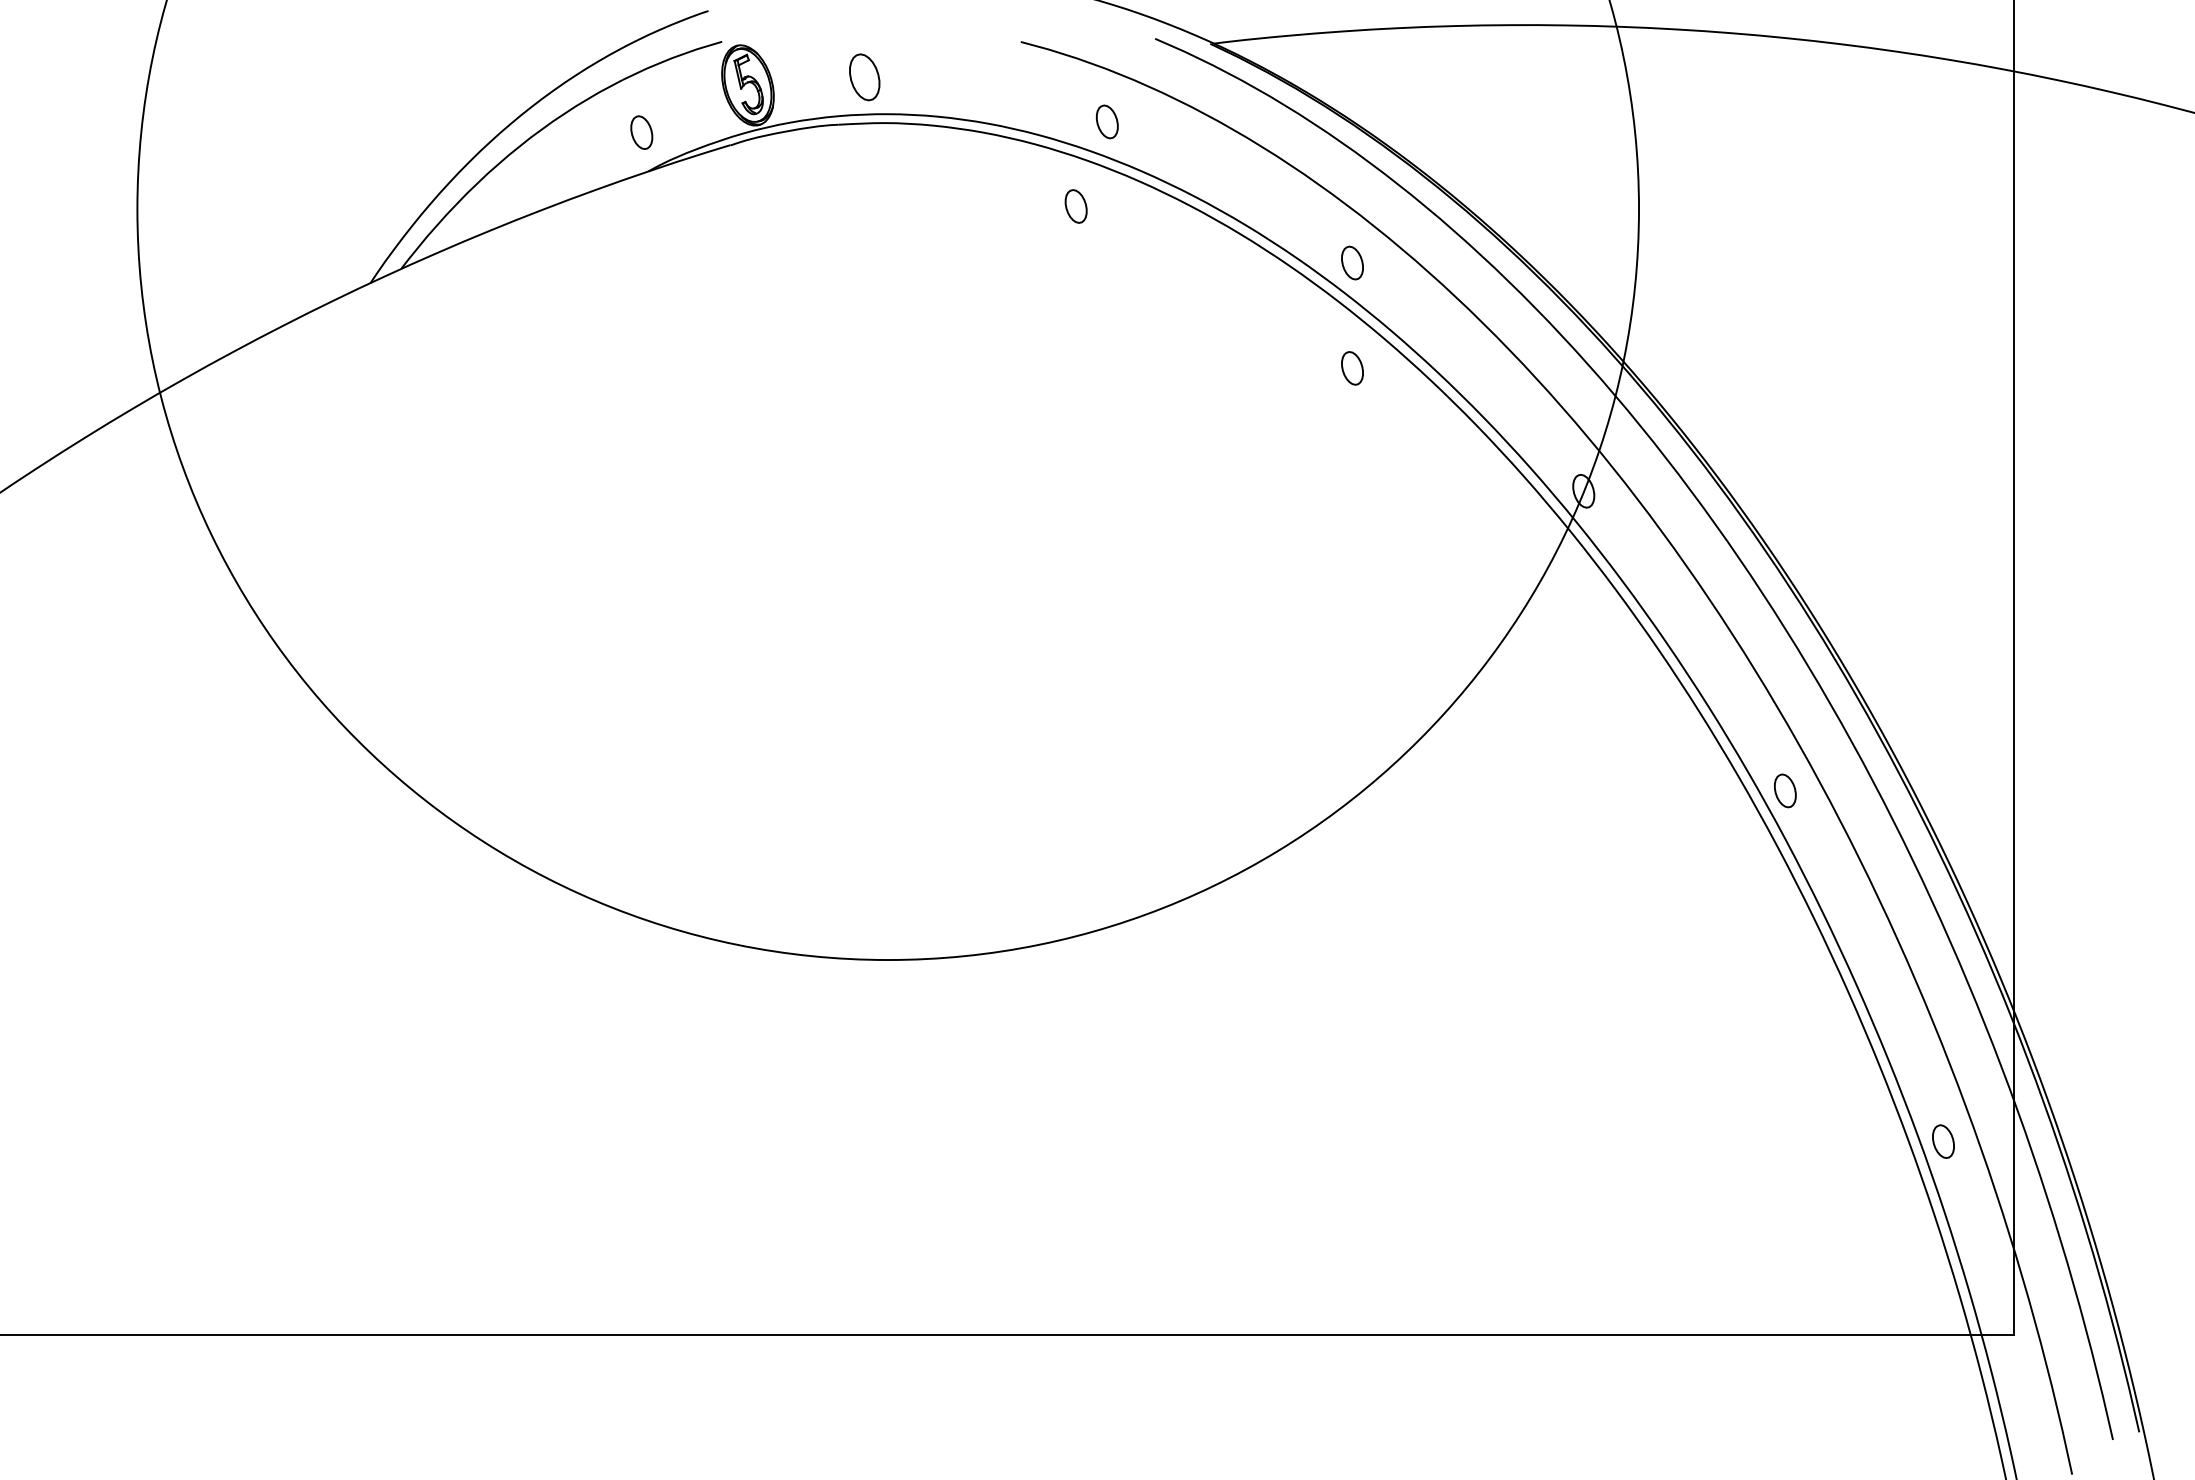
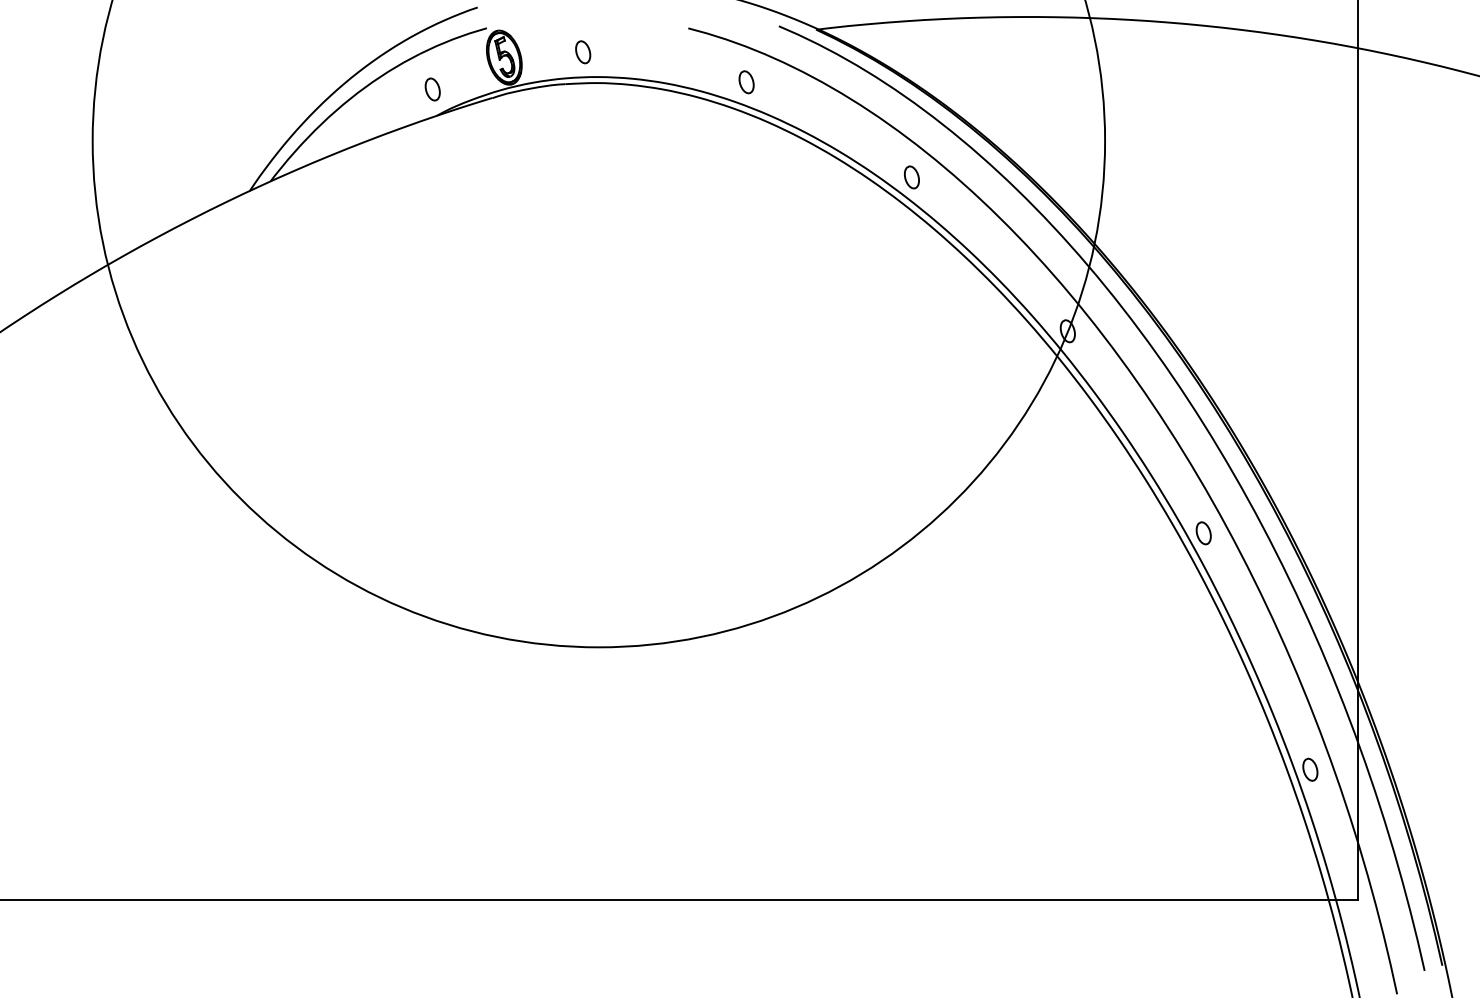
part: (865, 77) -> (583, 52), size x0.71
part: (1075, 206) -> (725, 139), removed
part: (1351, 368) -> (911, 248), removed

